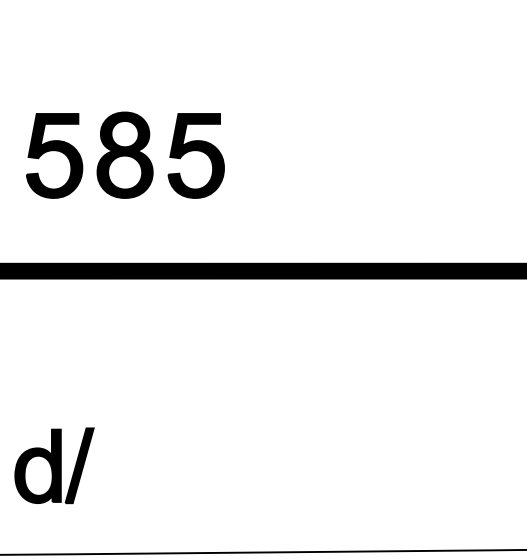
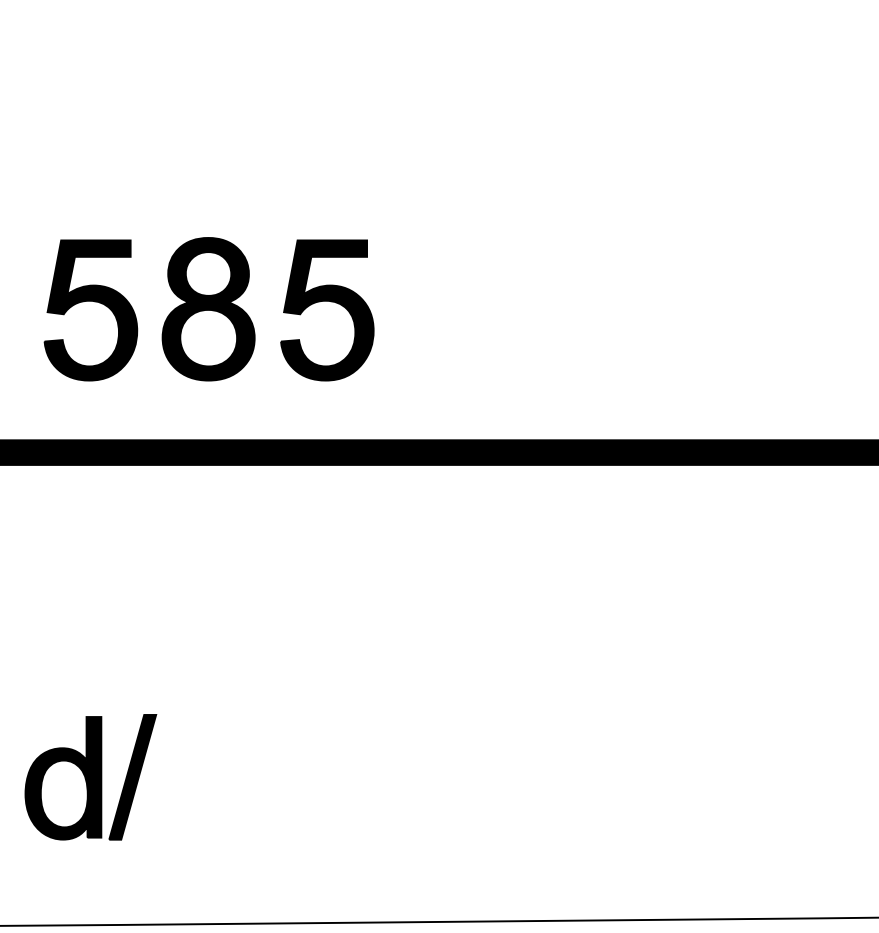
part: (125, 154) -> (209, 308), moved

